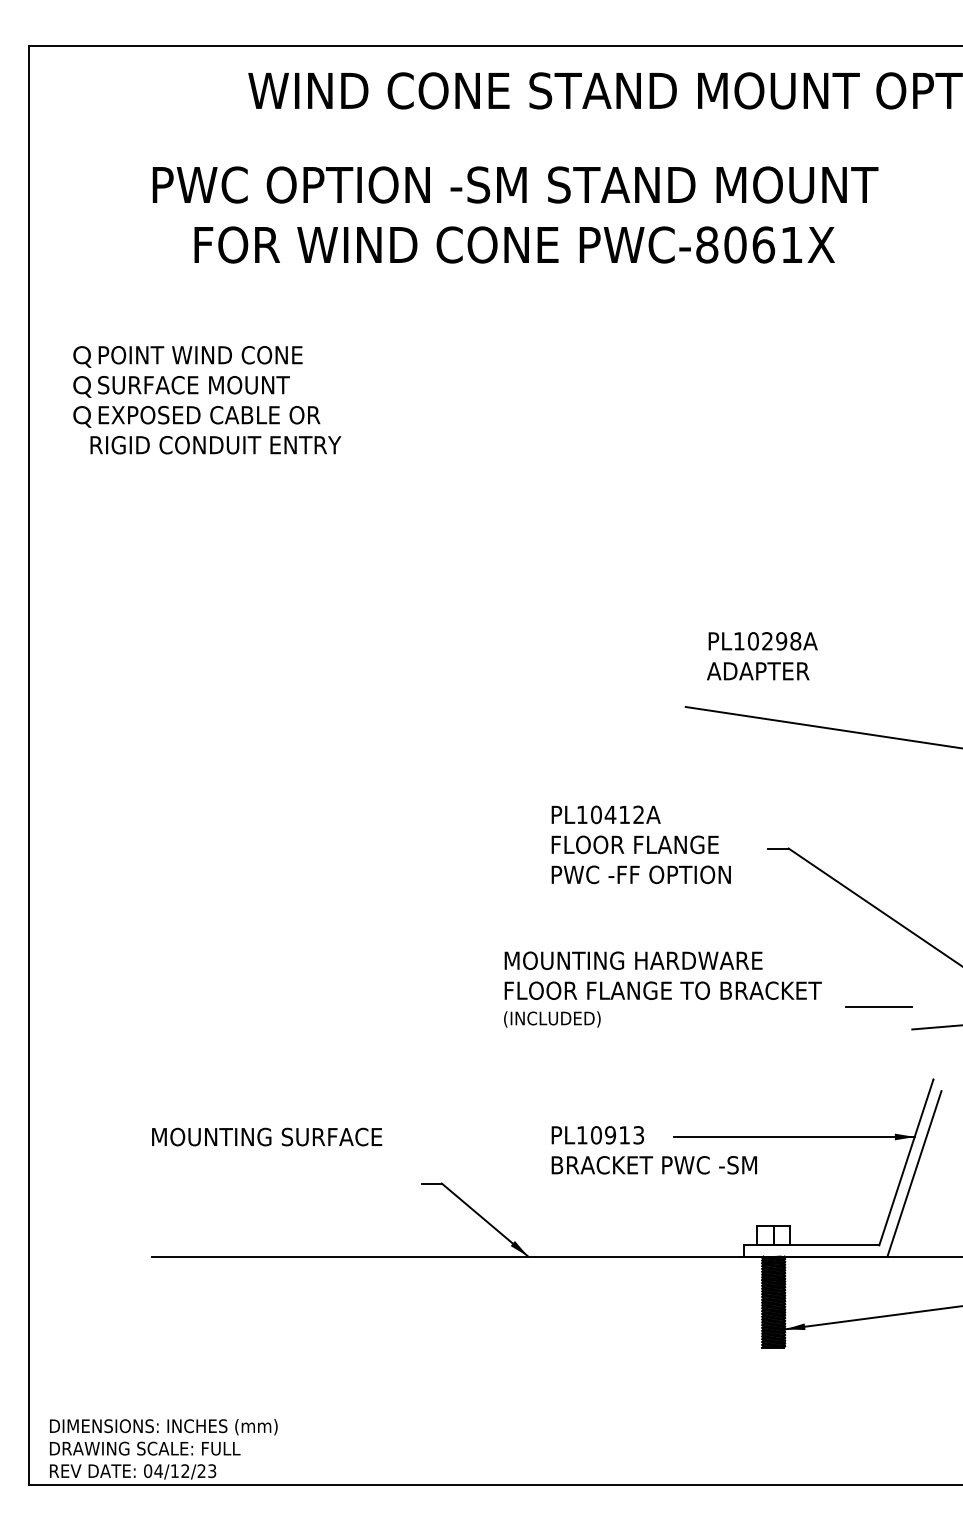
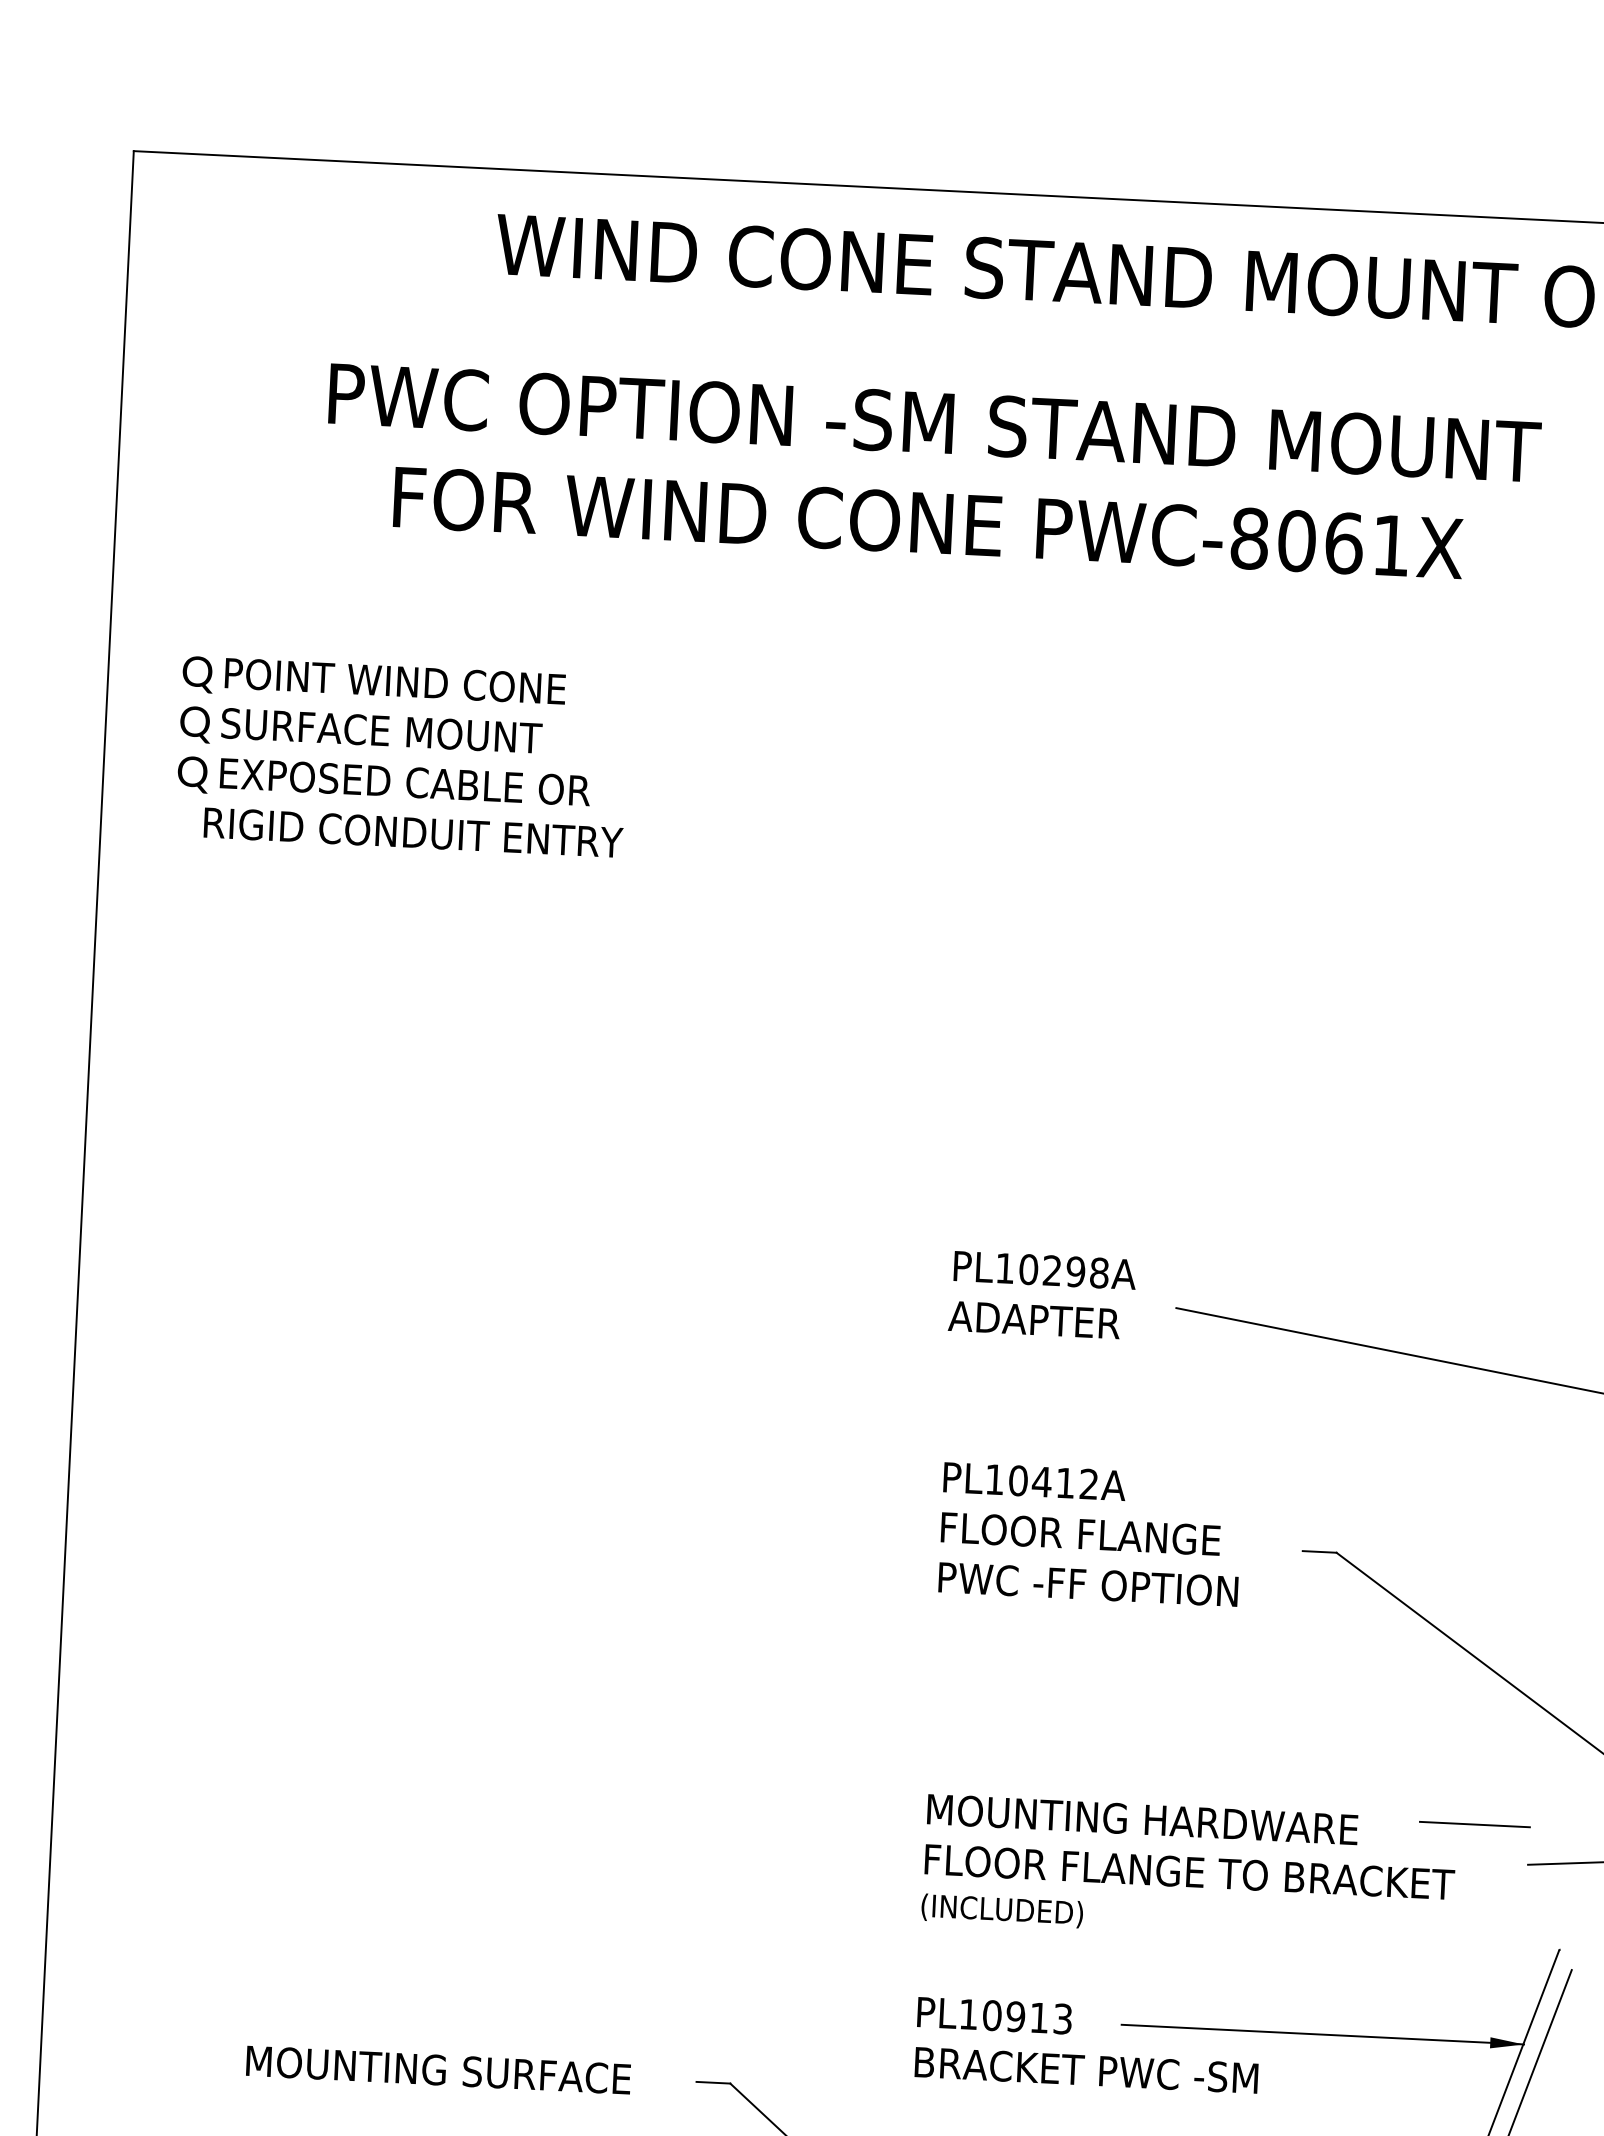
text: (762, 656) -> (1042, 1295), moved
text: (662, 989) -> (1188, 1869), moved
text: (267, 1136) -> (439, 2069), moved

